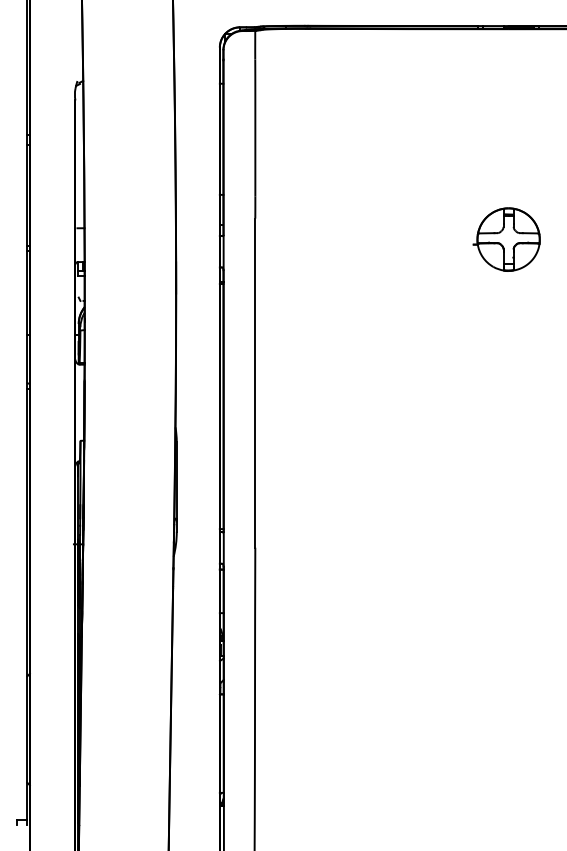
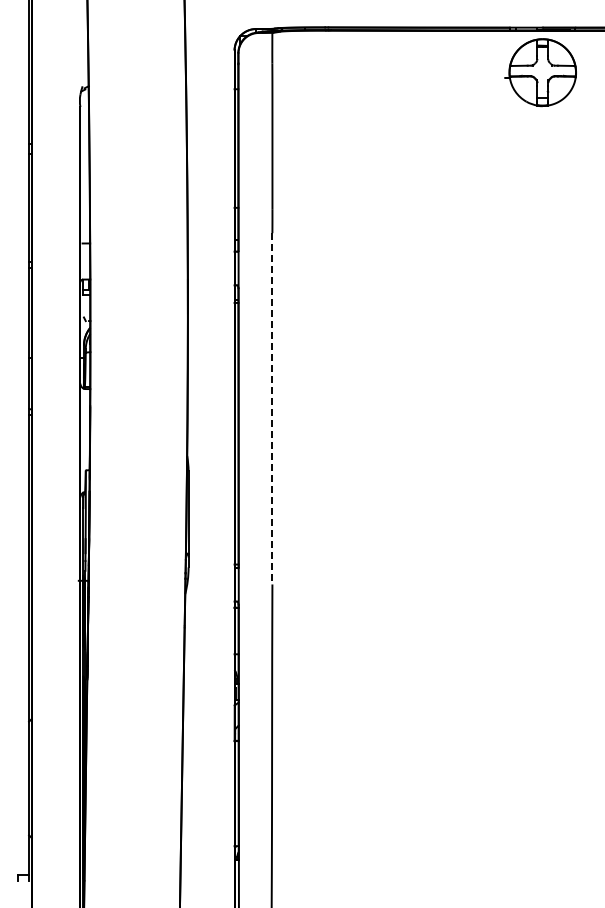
part: (506, 239) -> (540, 72), moved
line: (255, 382) -> (272, 408), solid -> dashed

